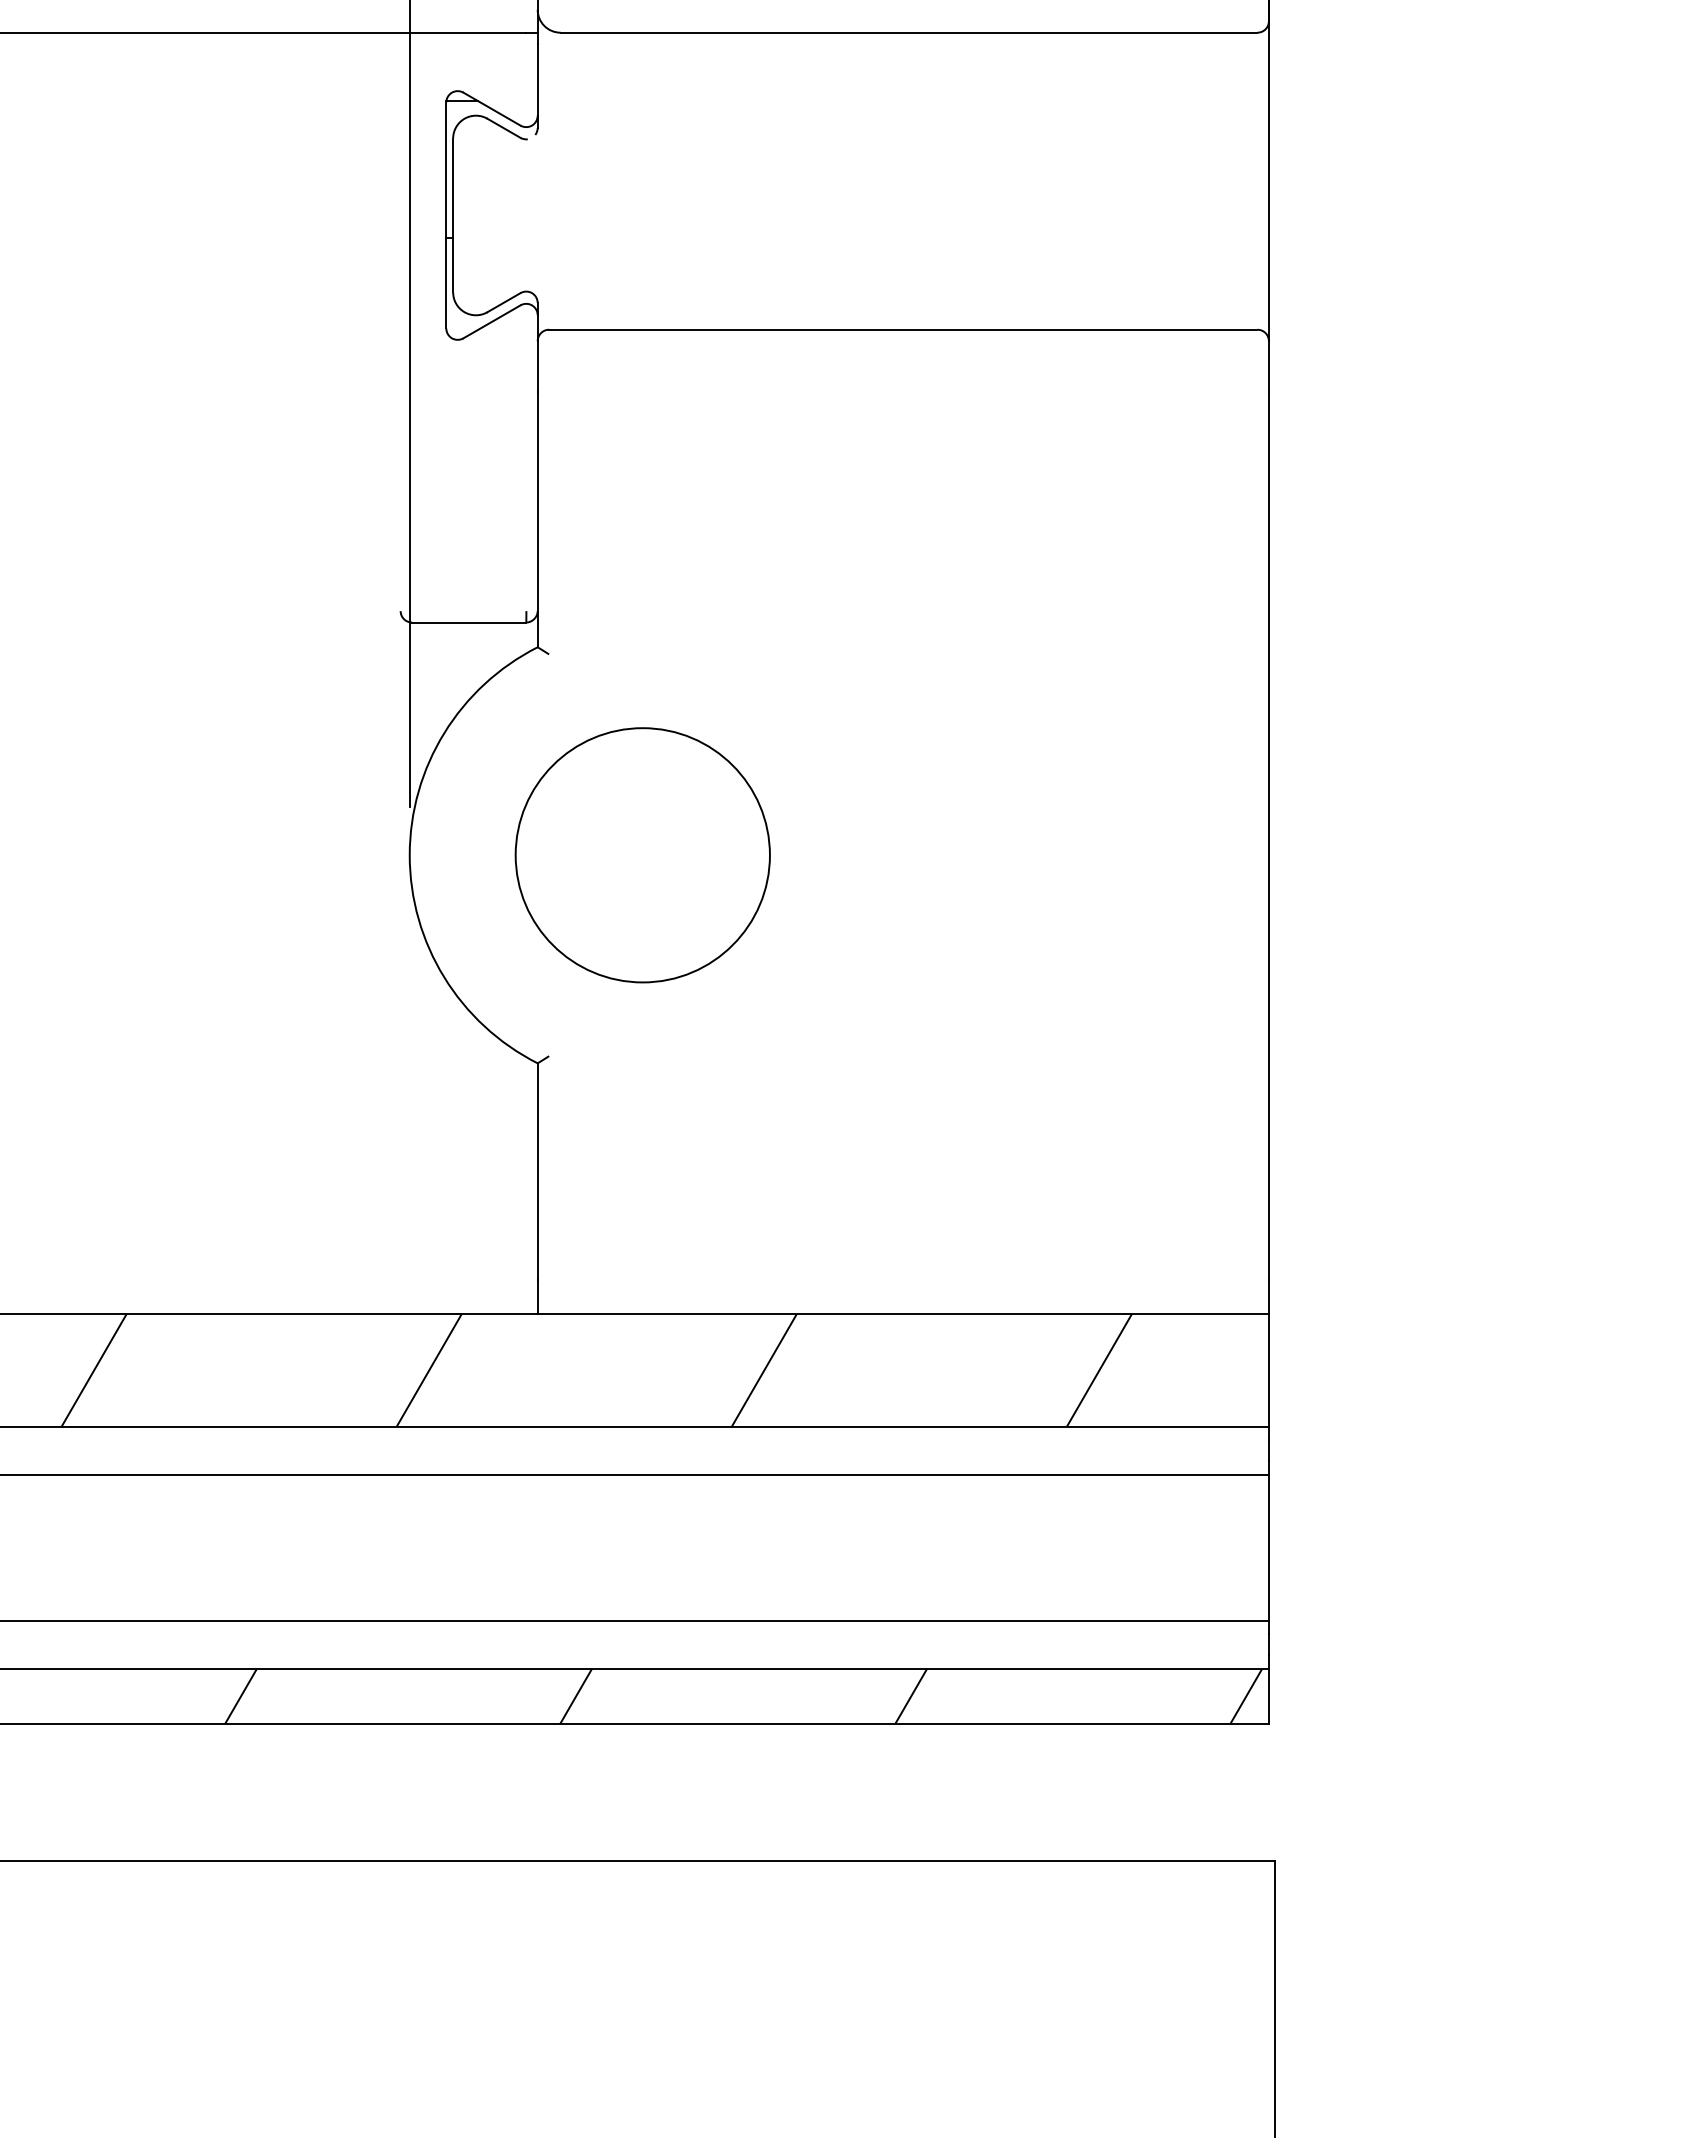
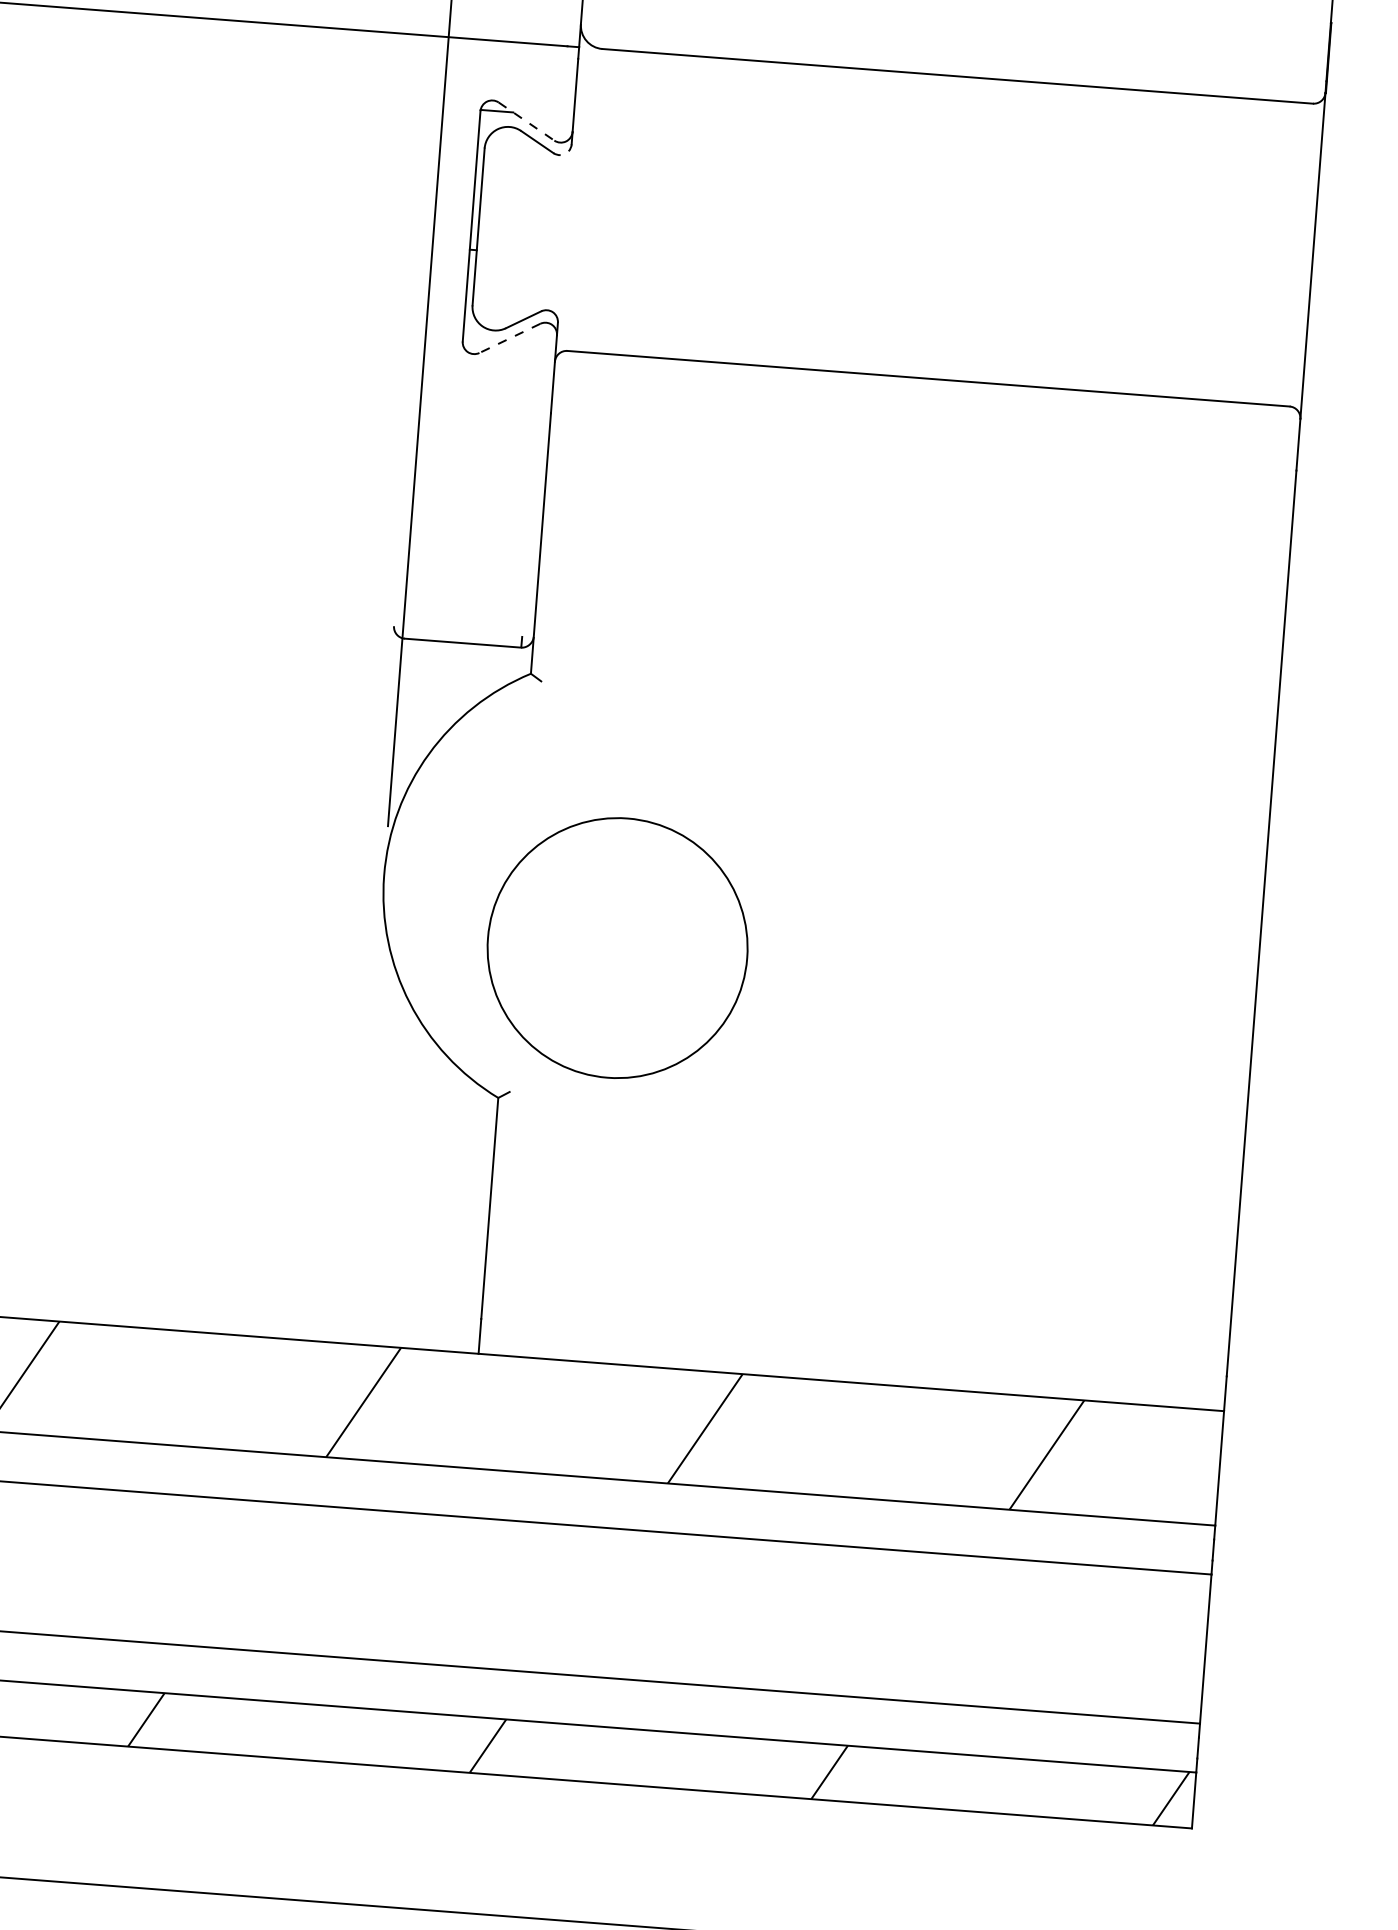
line: (492, 109) -> (527, 121), solid -> dashed
line: (492, 321) -> (510, 338), solid -> dashed
circle: (642, 855) -> (617, 948), moved

